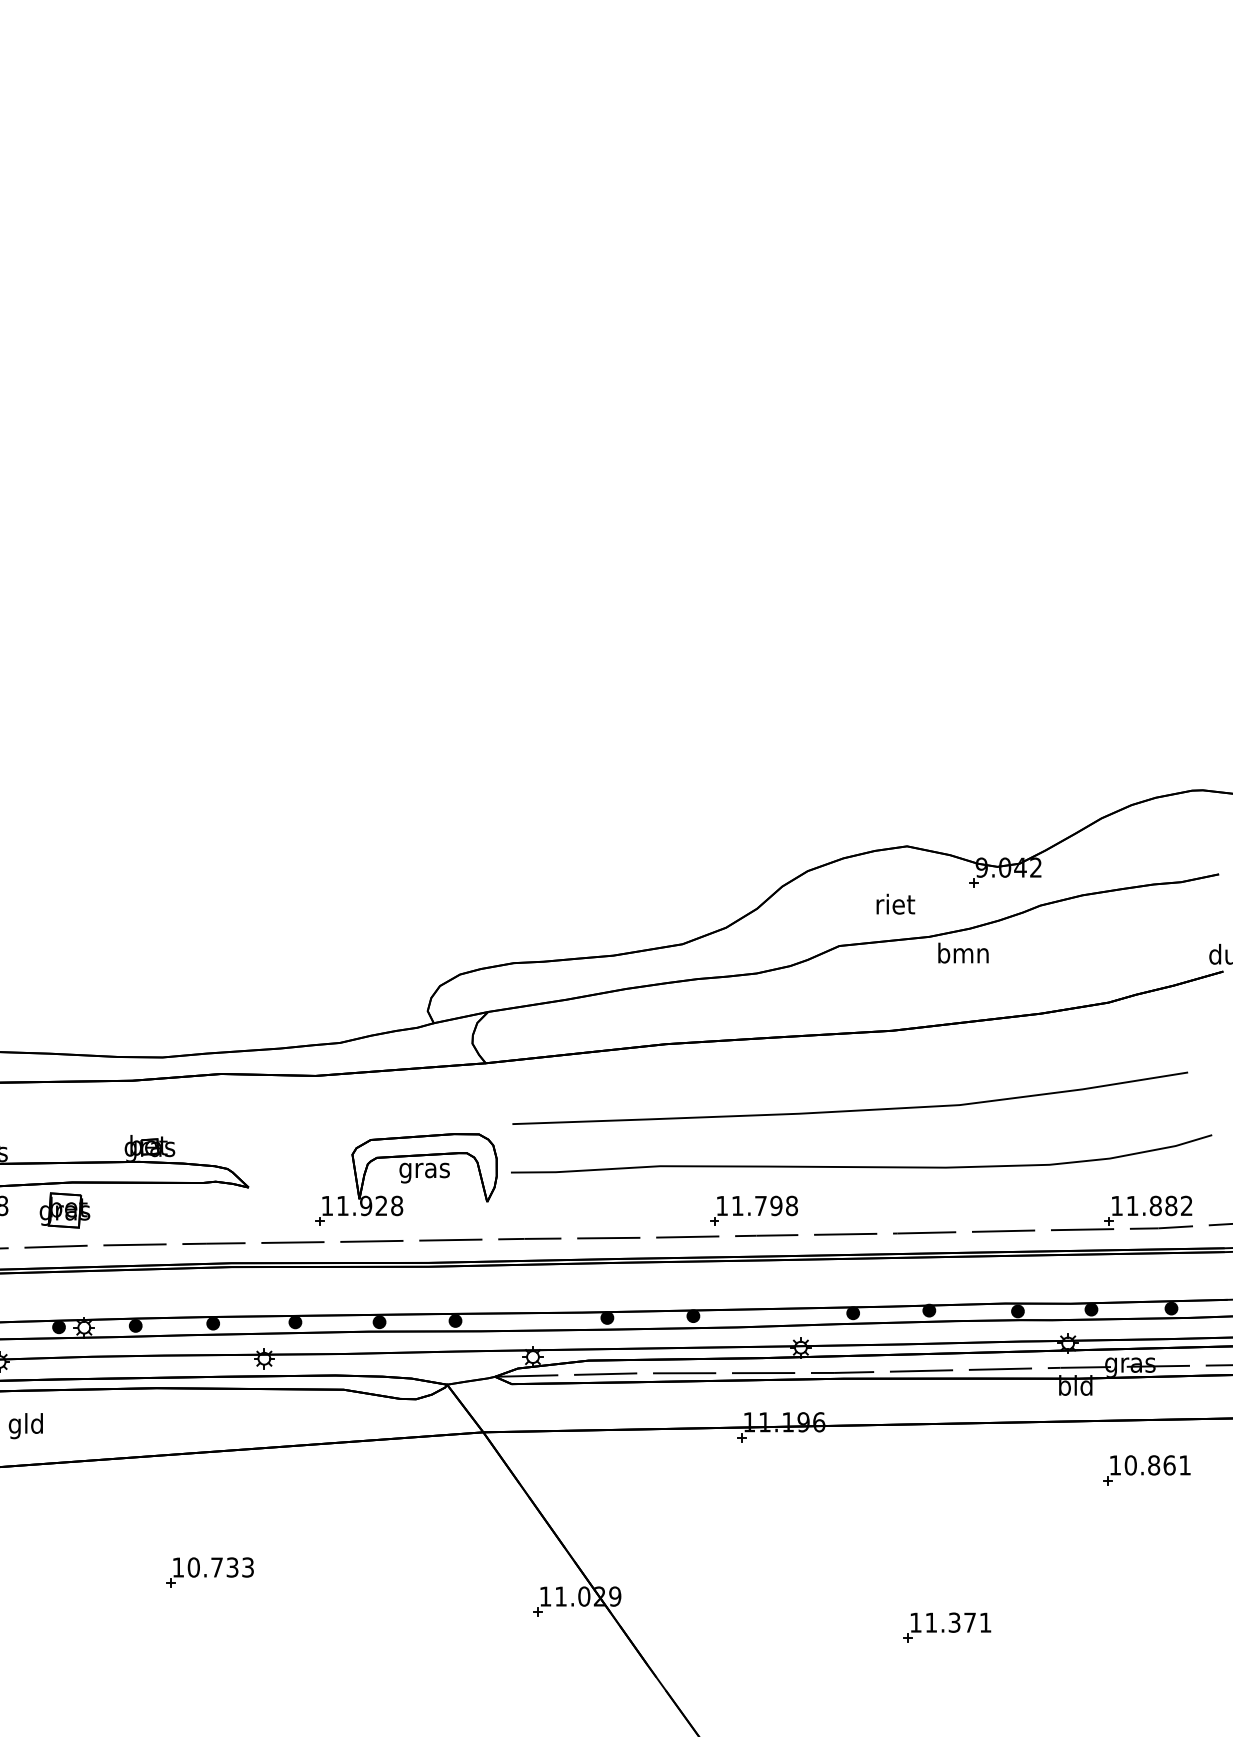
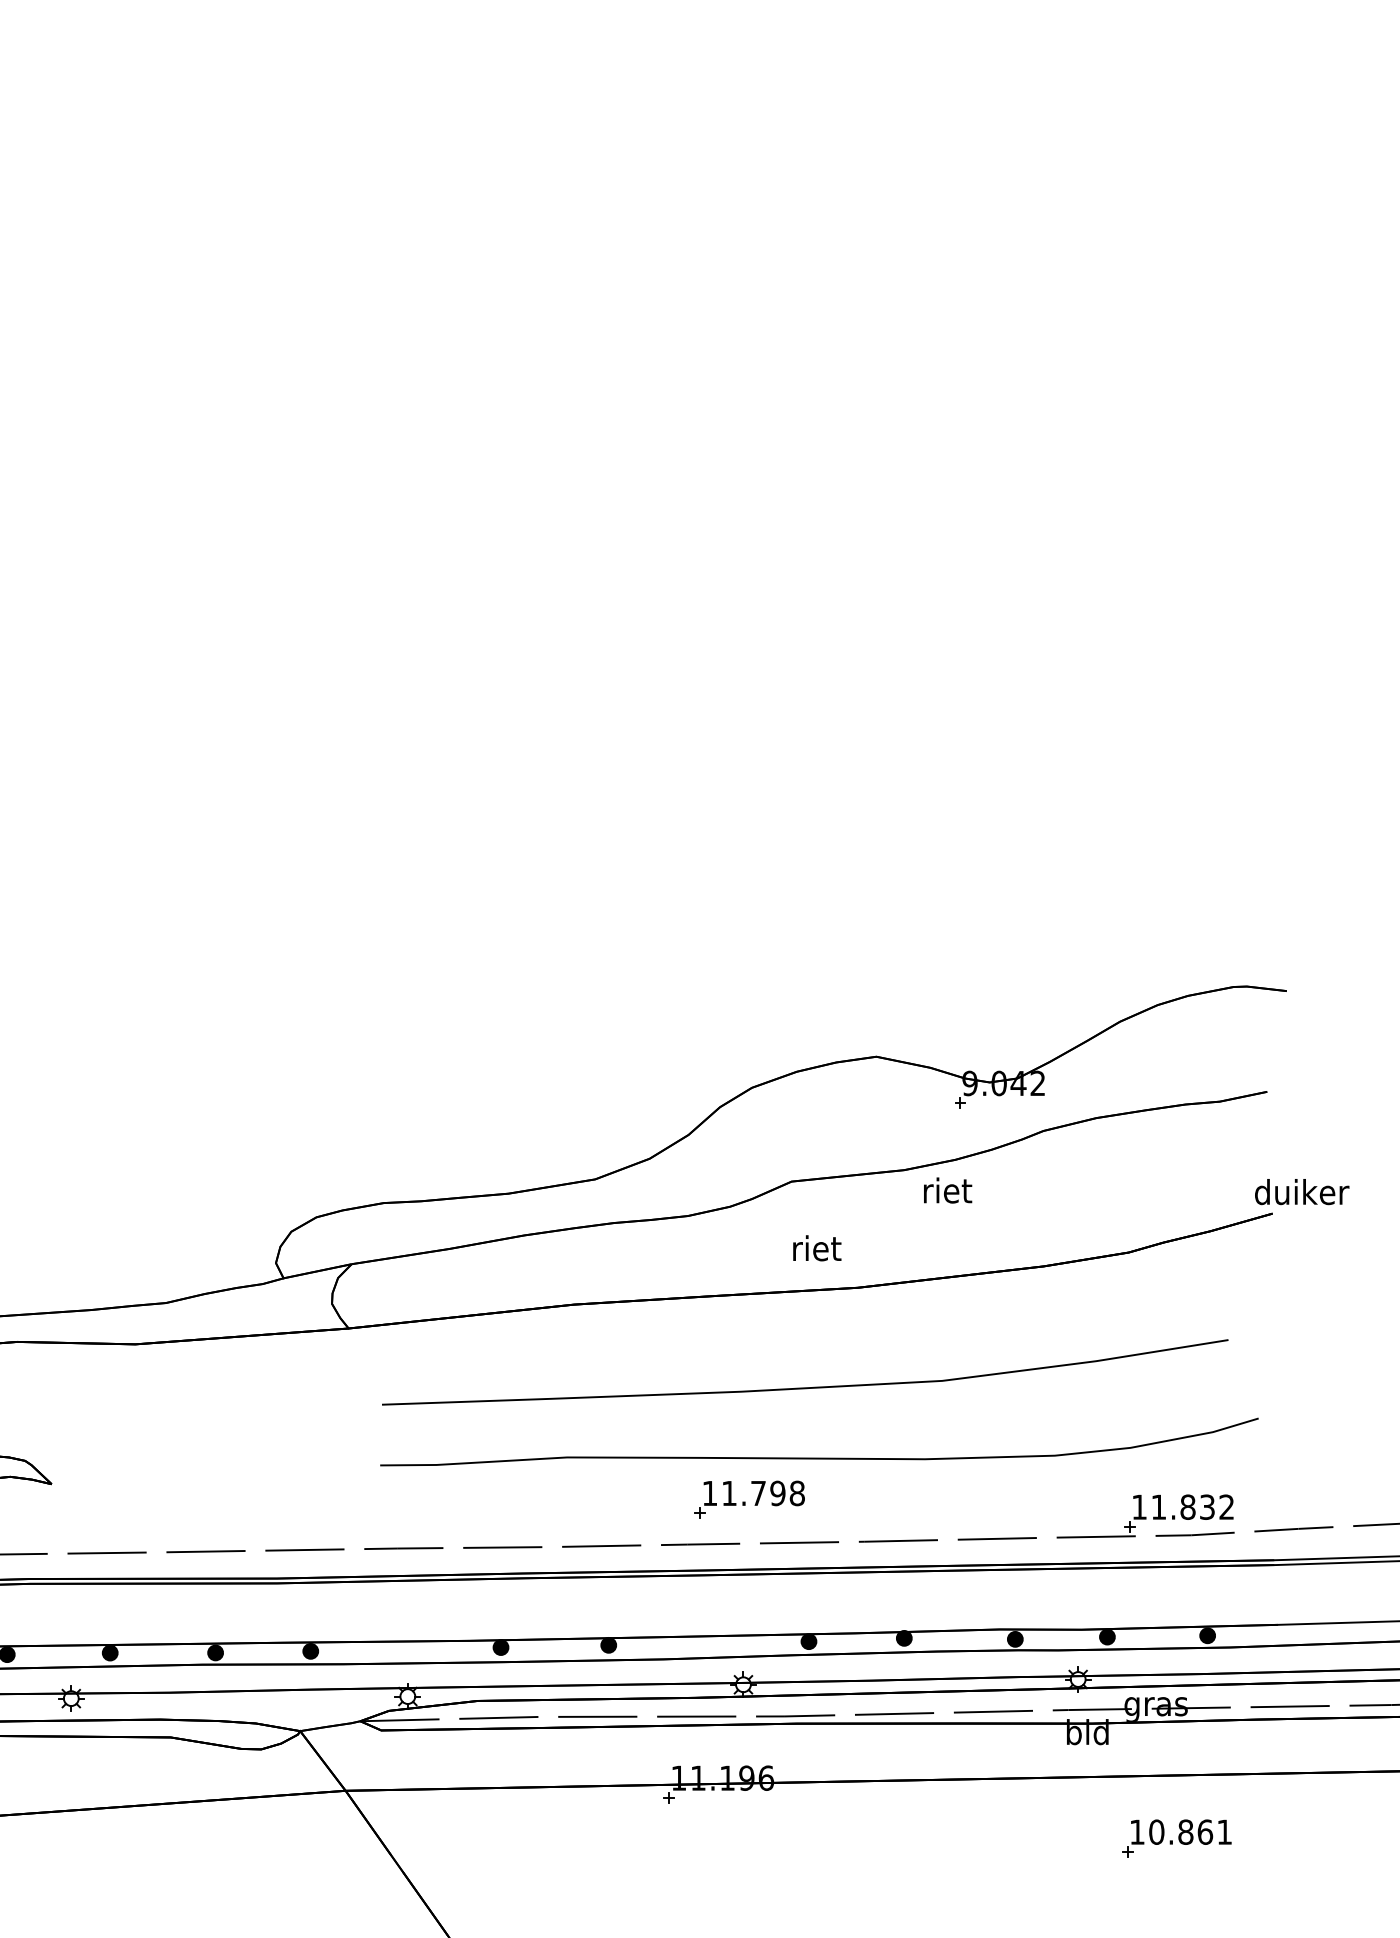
text: (895, 903) -> (816, 1247), moved
text: (963, 952) -> (947, 1189), bmn -> riet
part: (406, 1179) -> (249, 1474), removed
text: (1171, 1205) -> (1207, 1506), 11.882 -> 11.832
part: (753, 1210) -> (749, 1499), moved

